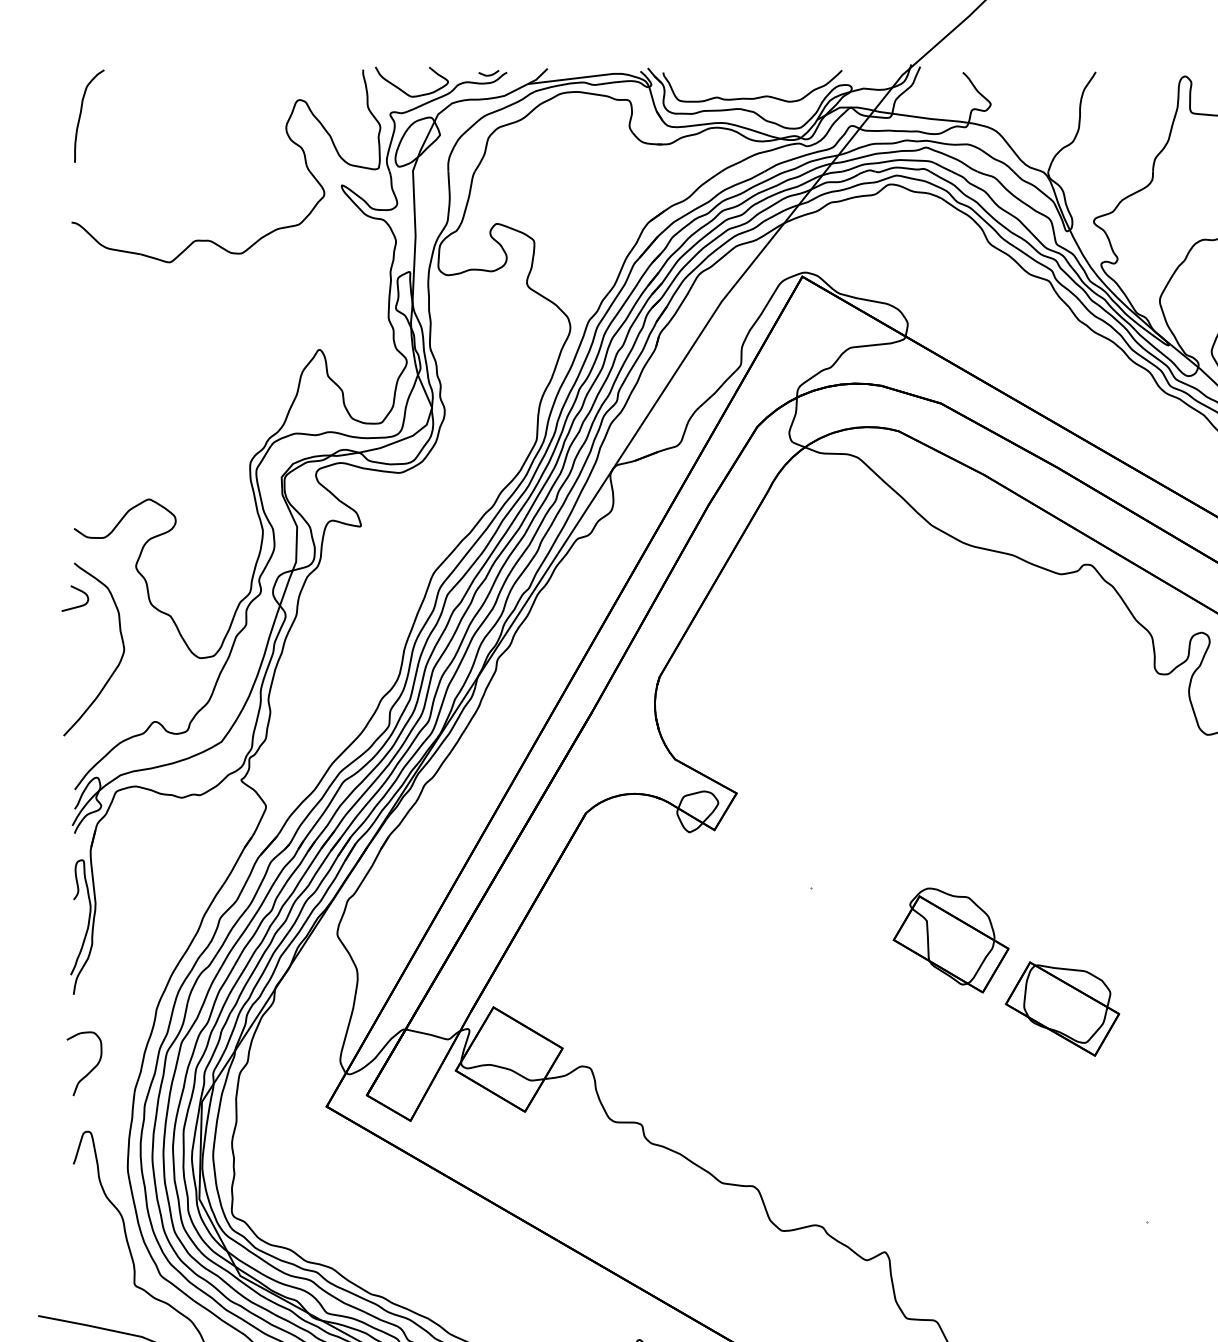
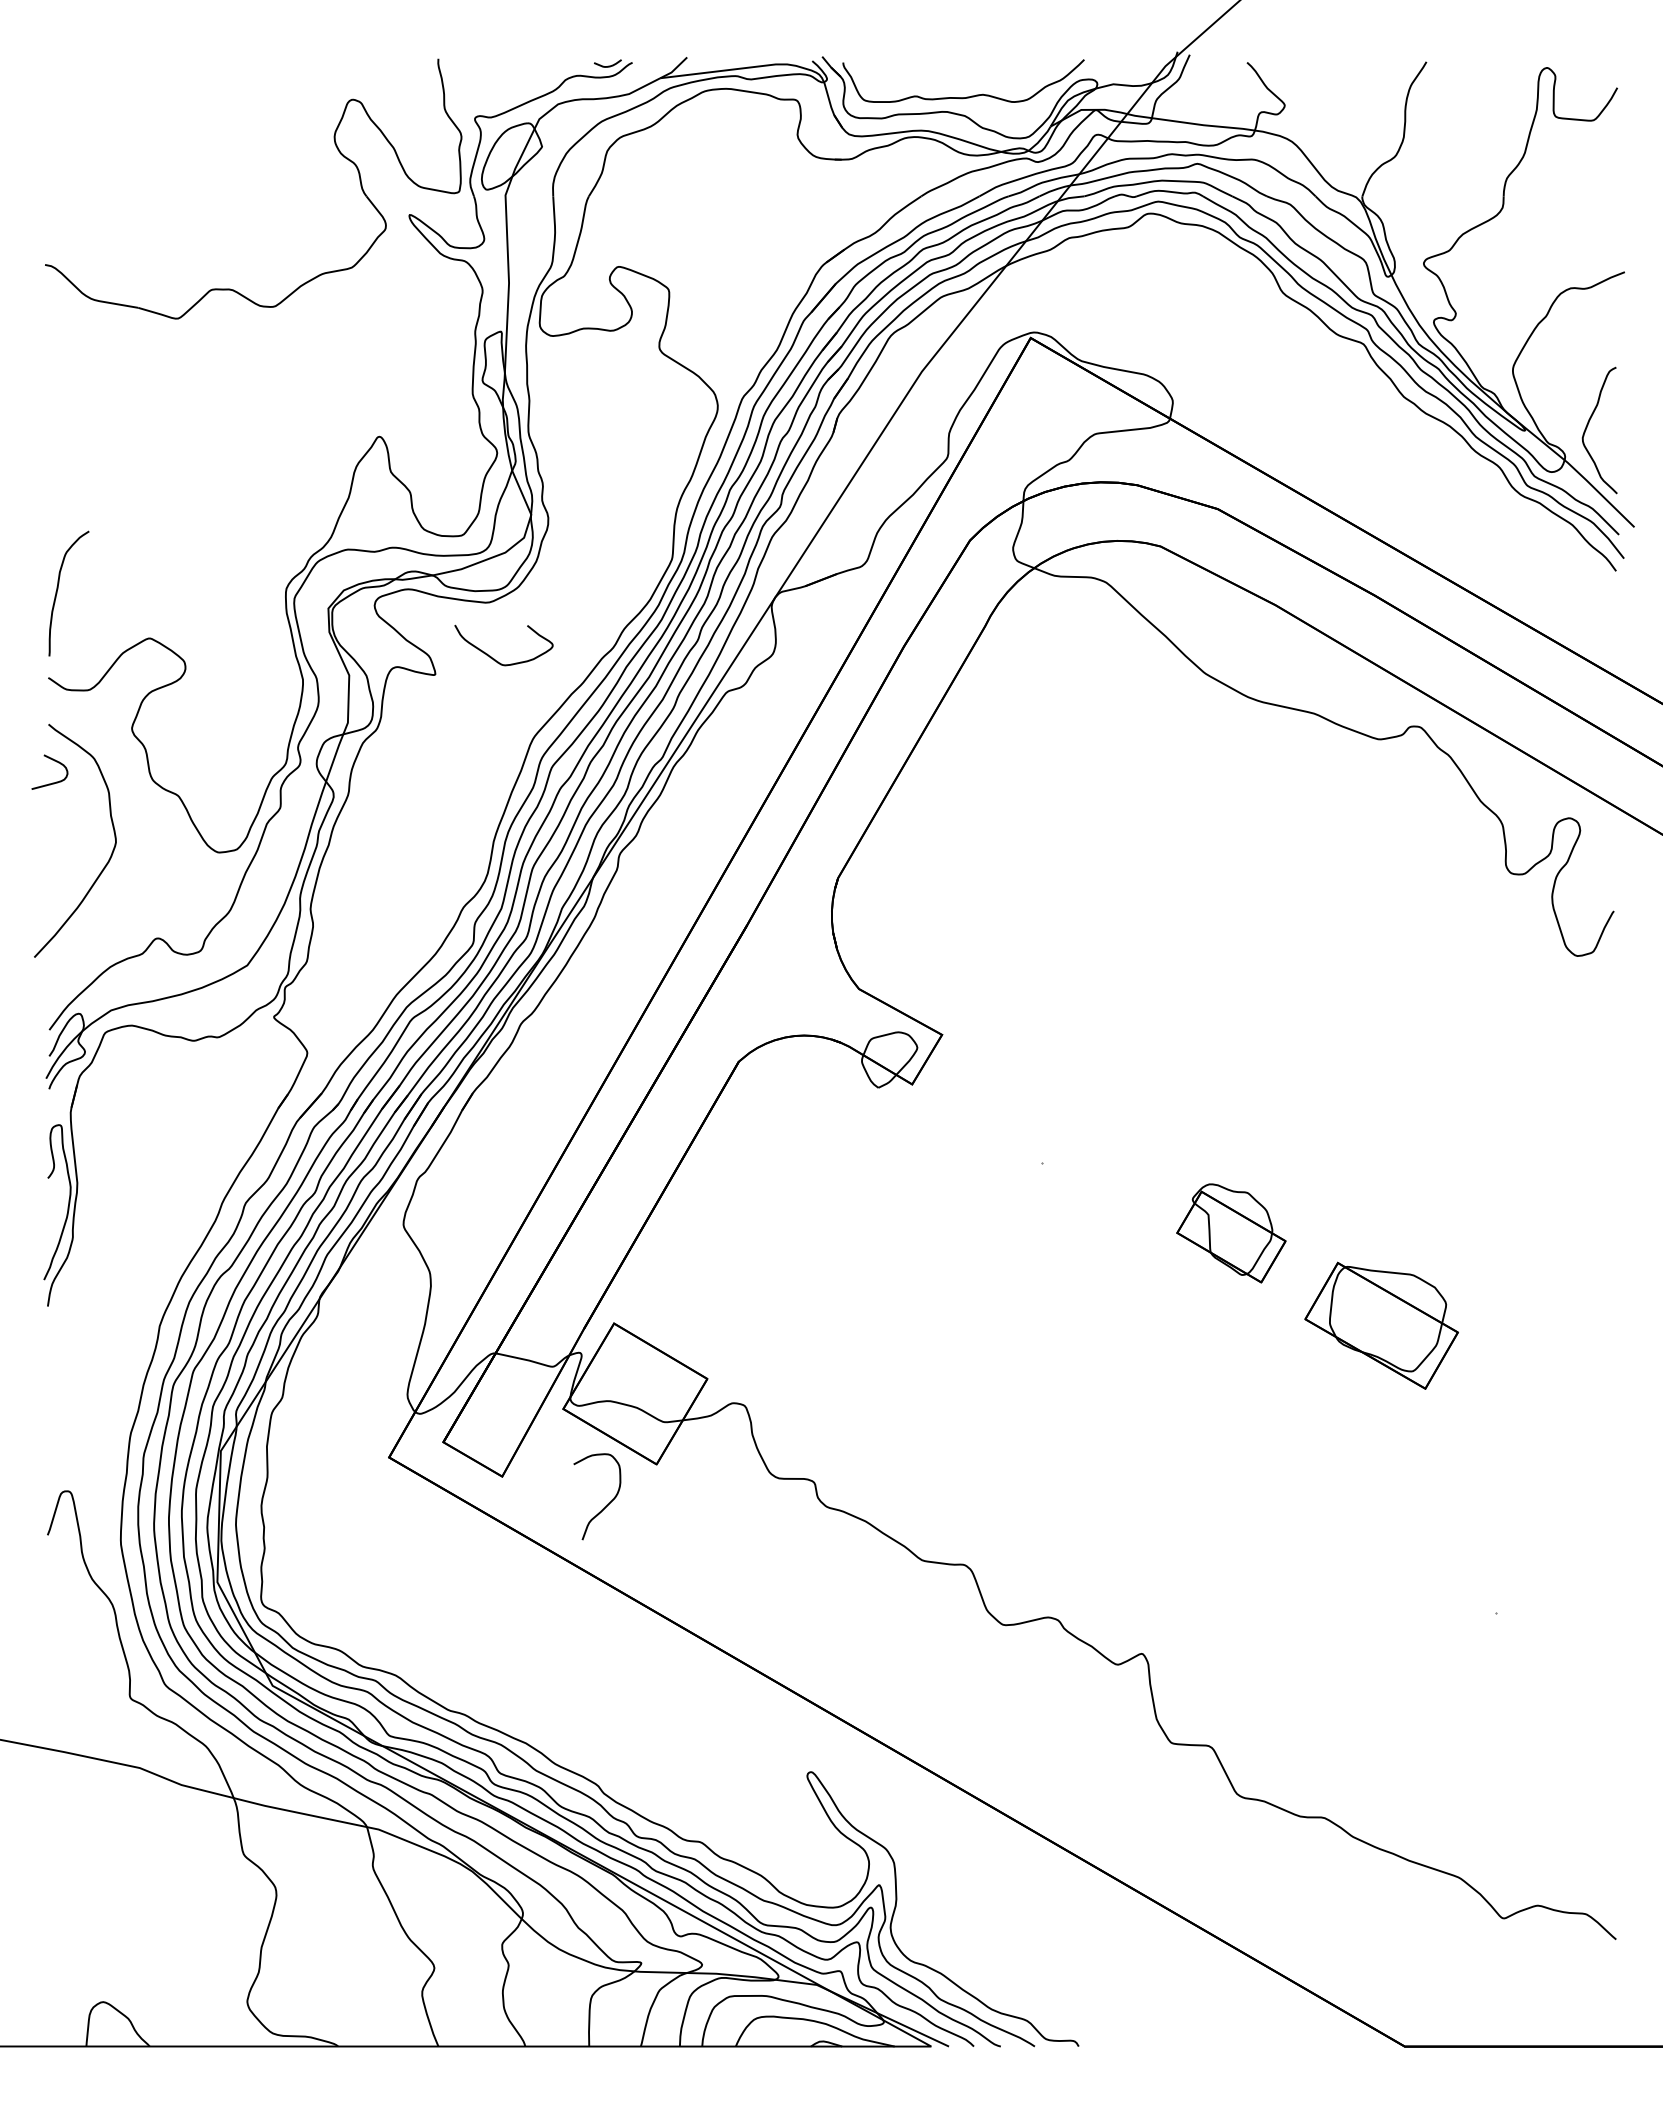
curve: (404, 91) -> (494, 658), moved
curve: (81, 113) -> (58, 589), moved
part: (951, 940) -> (1231, 1233), size x0.7
curve: (91, 1070) -> (606, 1505), moved

